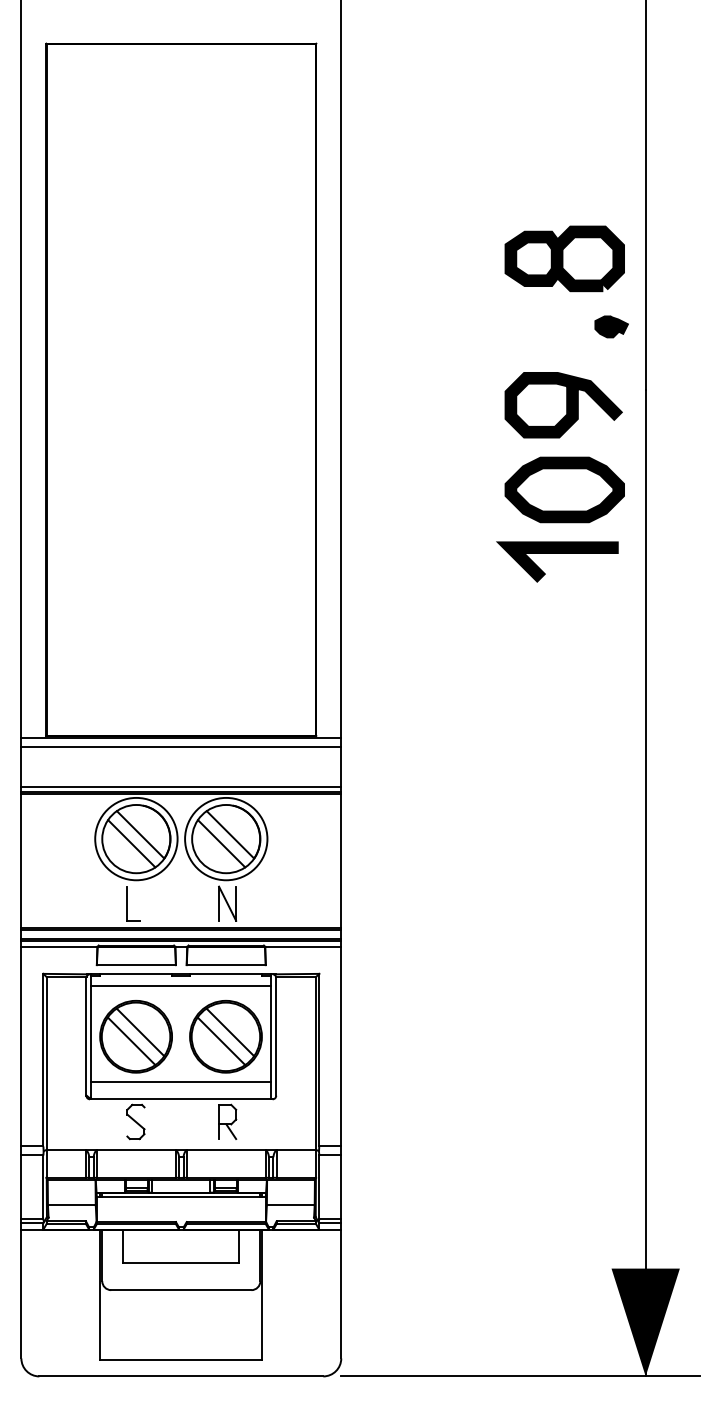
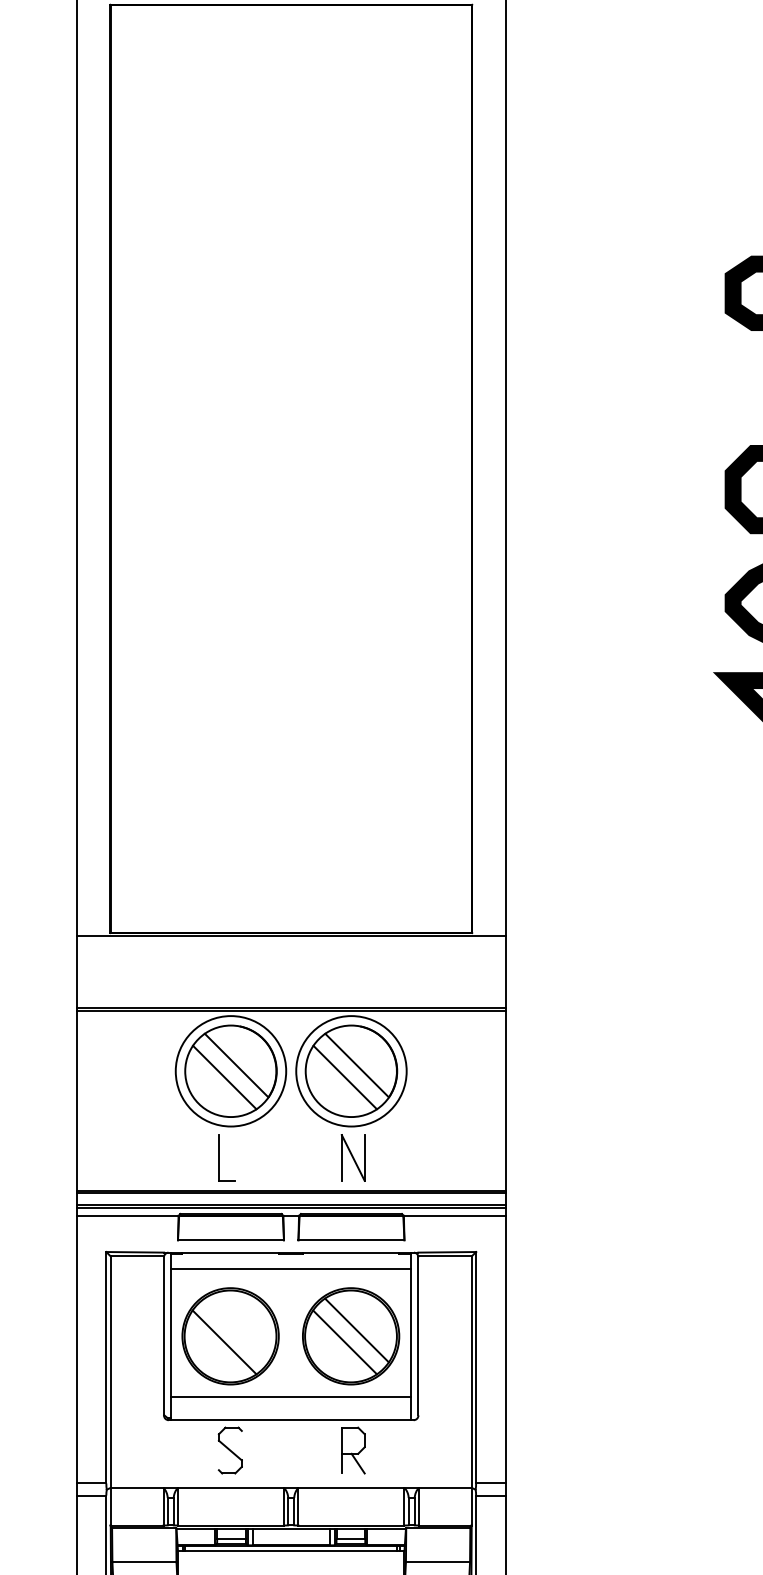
line: (181, 747) -> (291, 948), removed
line: (181, 787) -> (291, 1002), removed
line: (140, 1032) -> (236, 1330), removed

